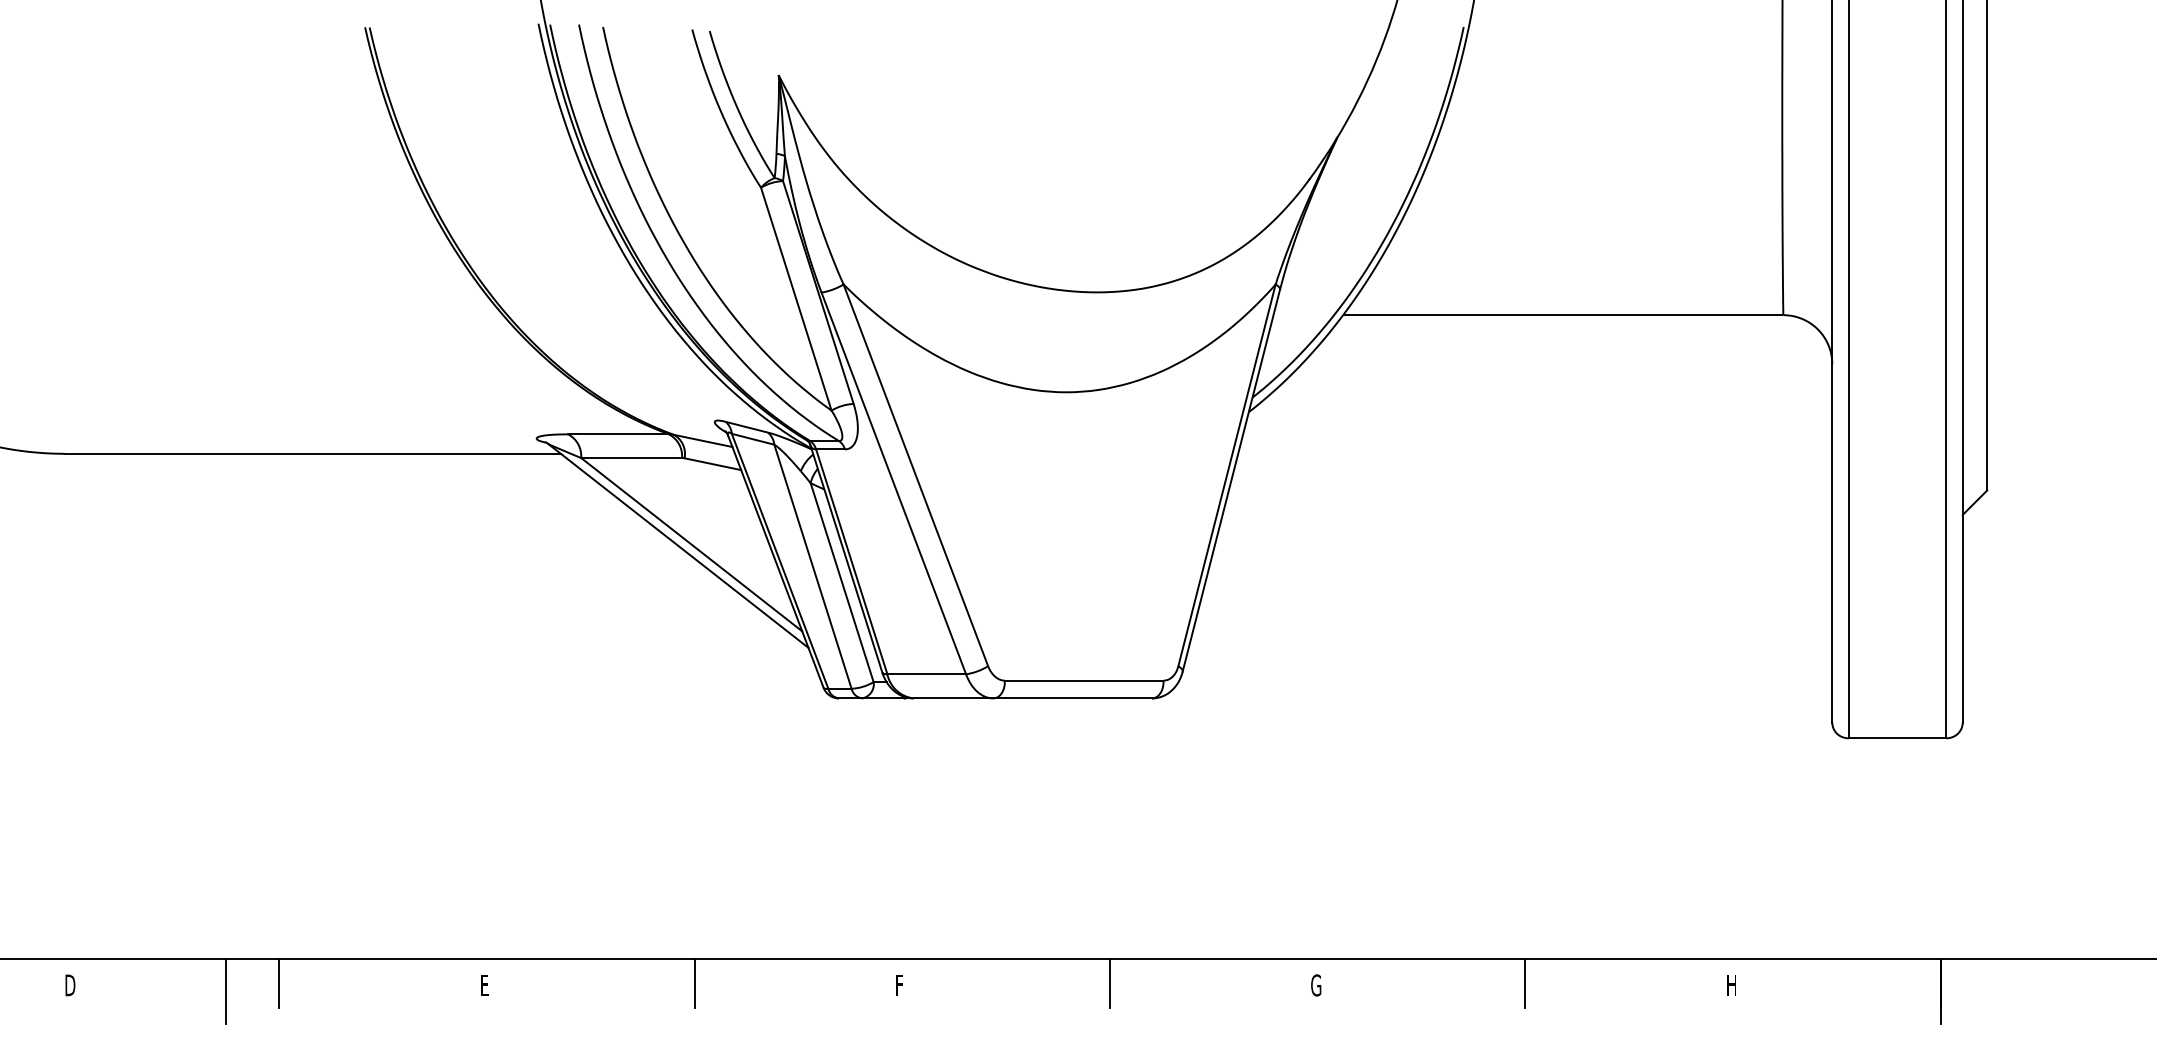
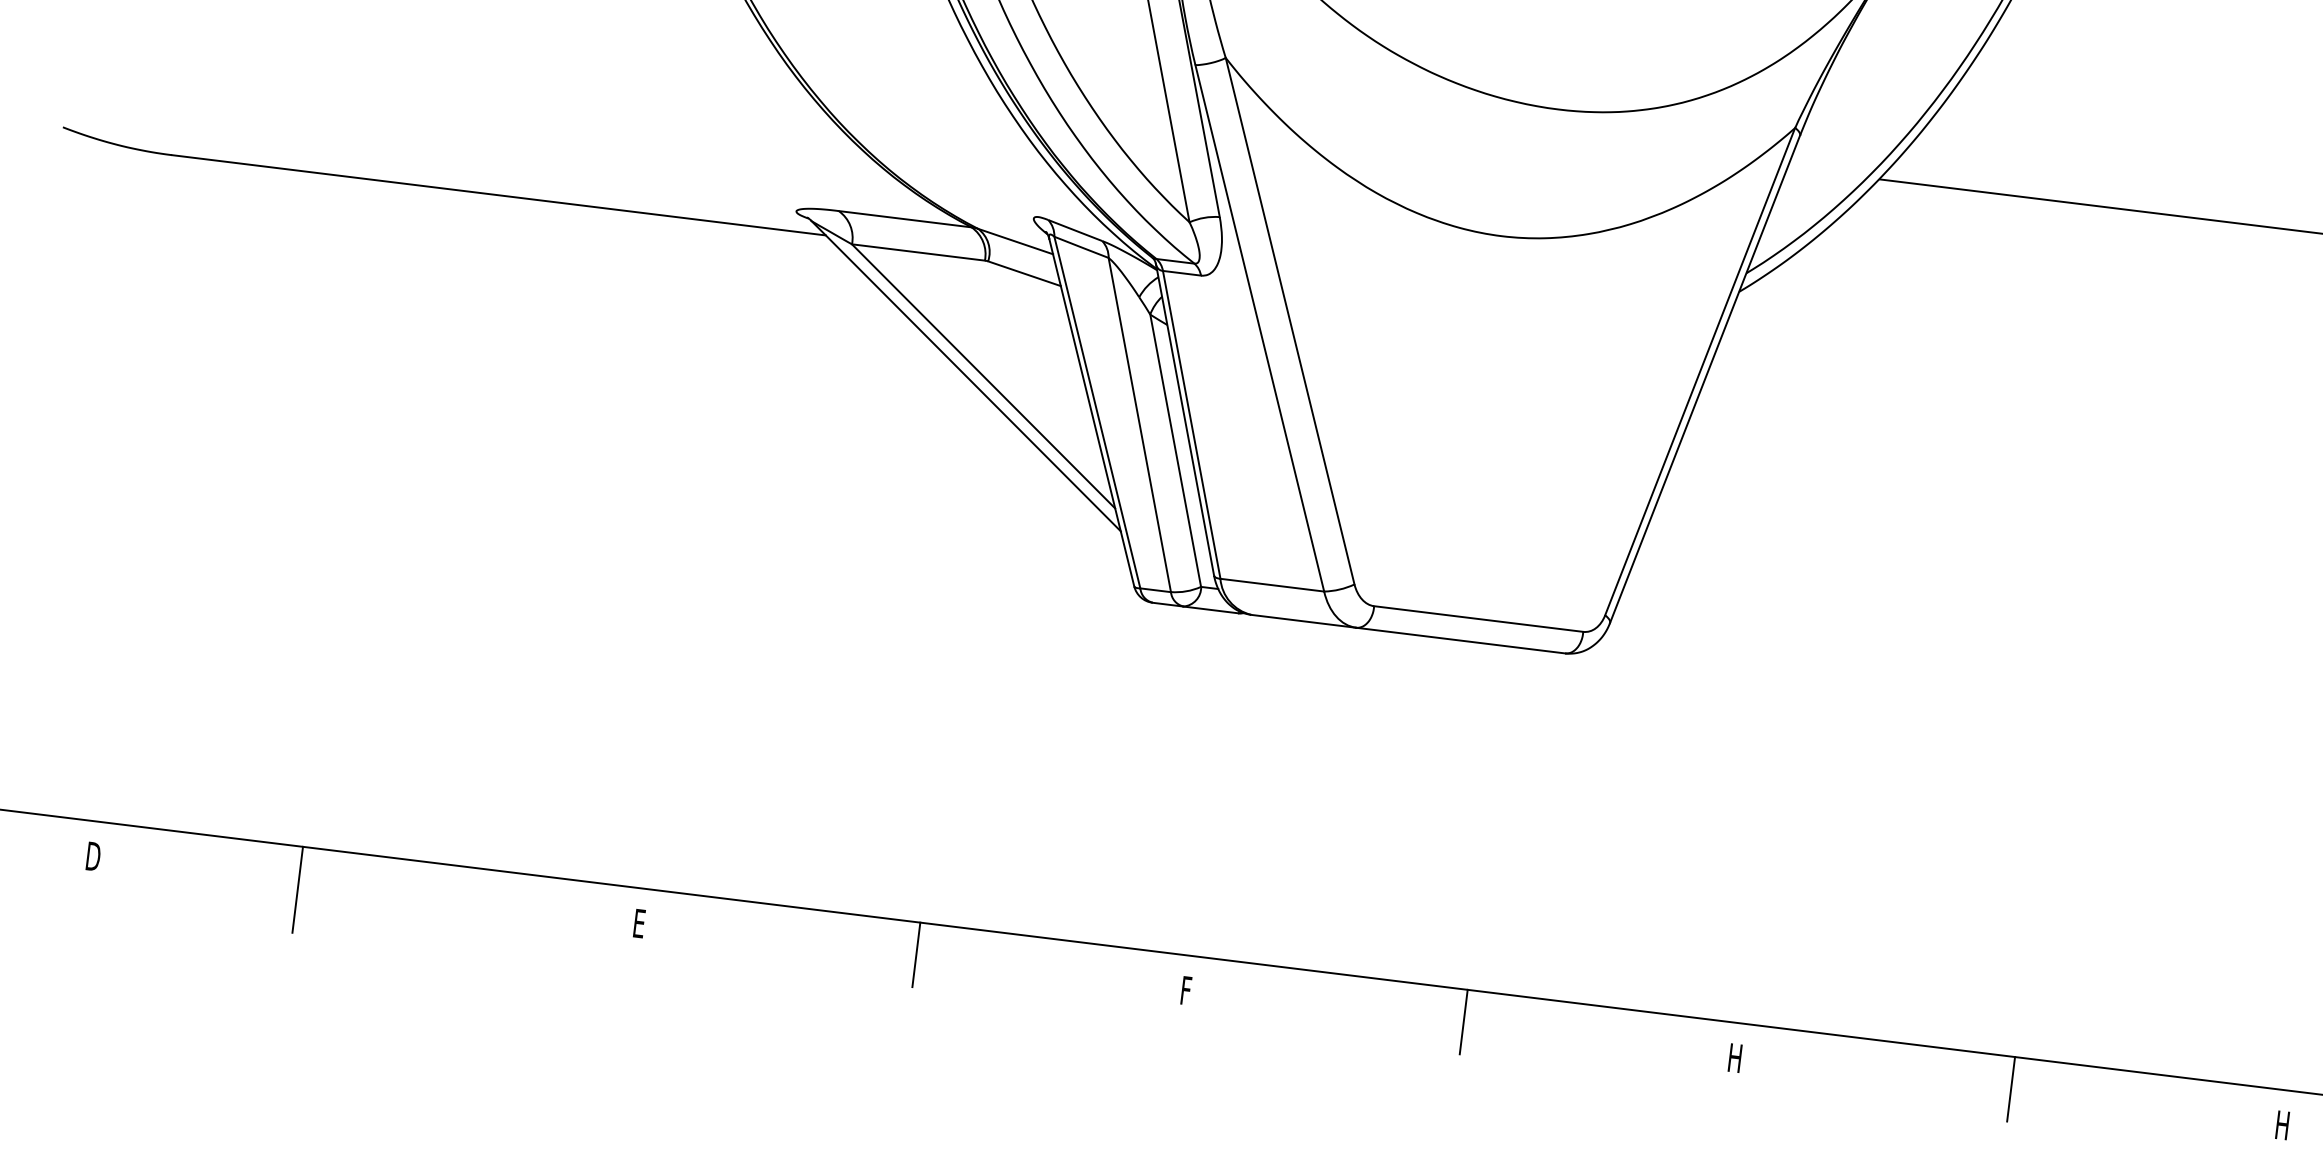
line: (279, 982) -> (369, 886), removed
text: (1316, 985) -> (1735, 1058), G -> H

